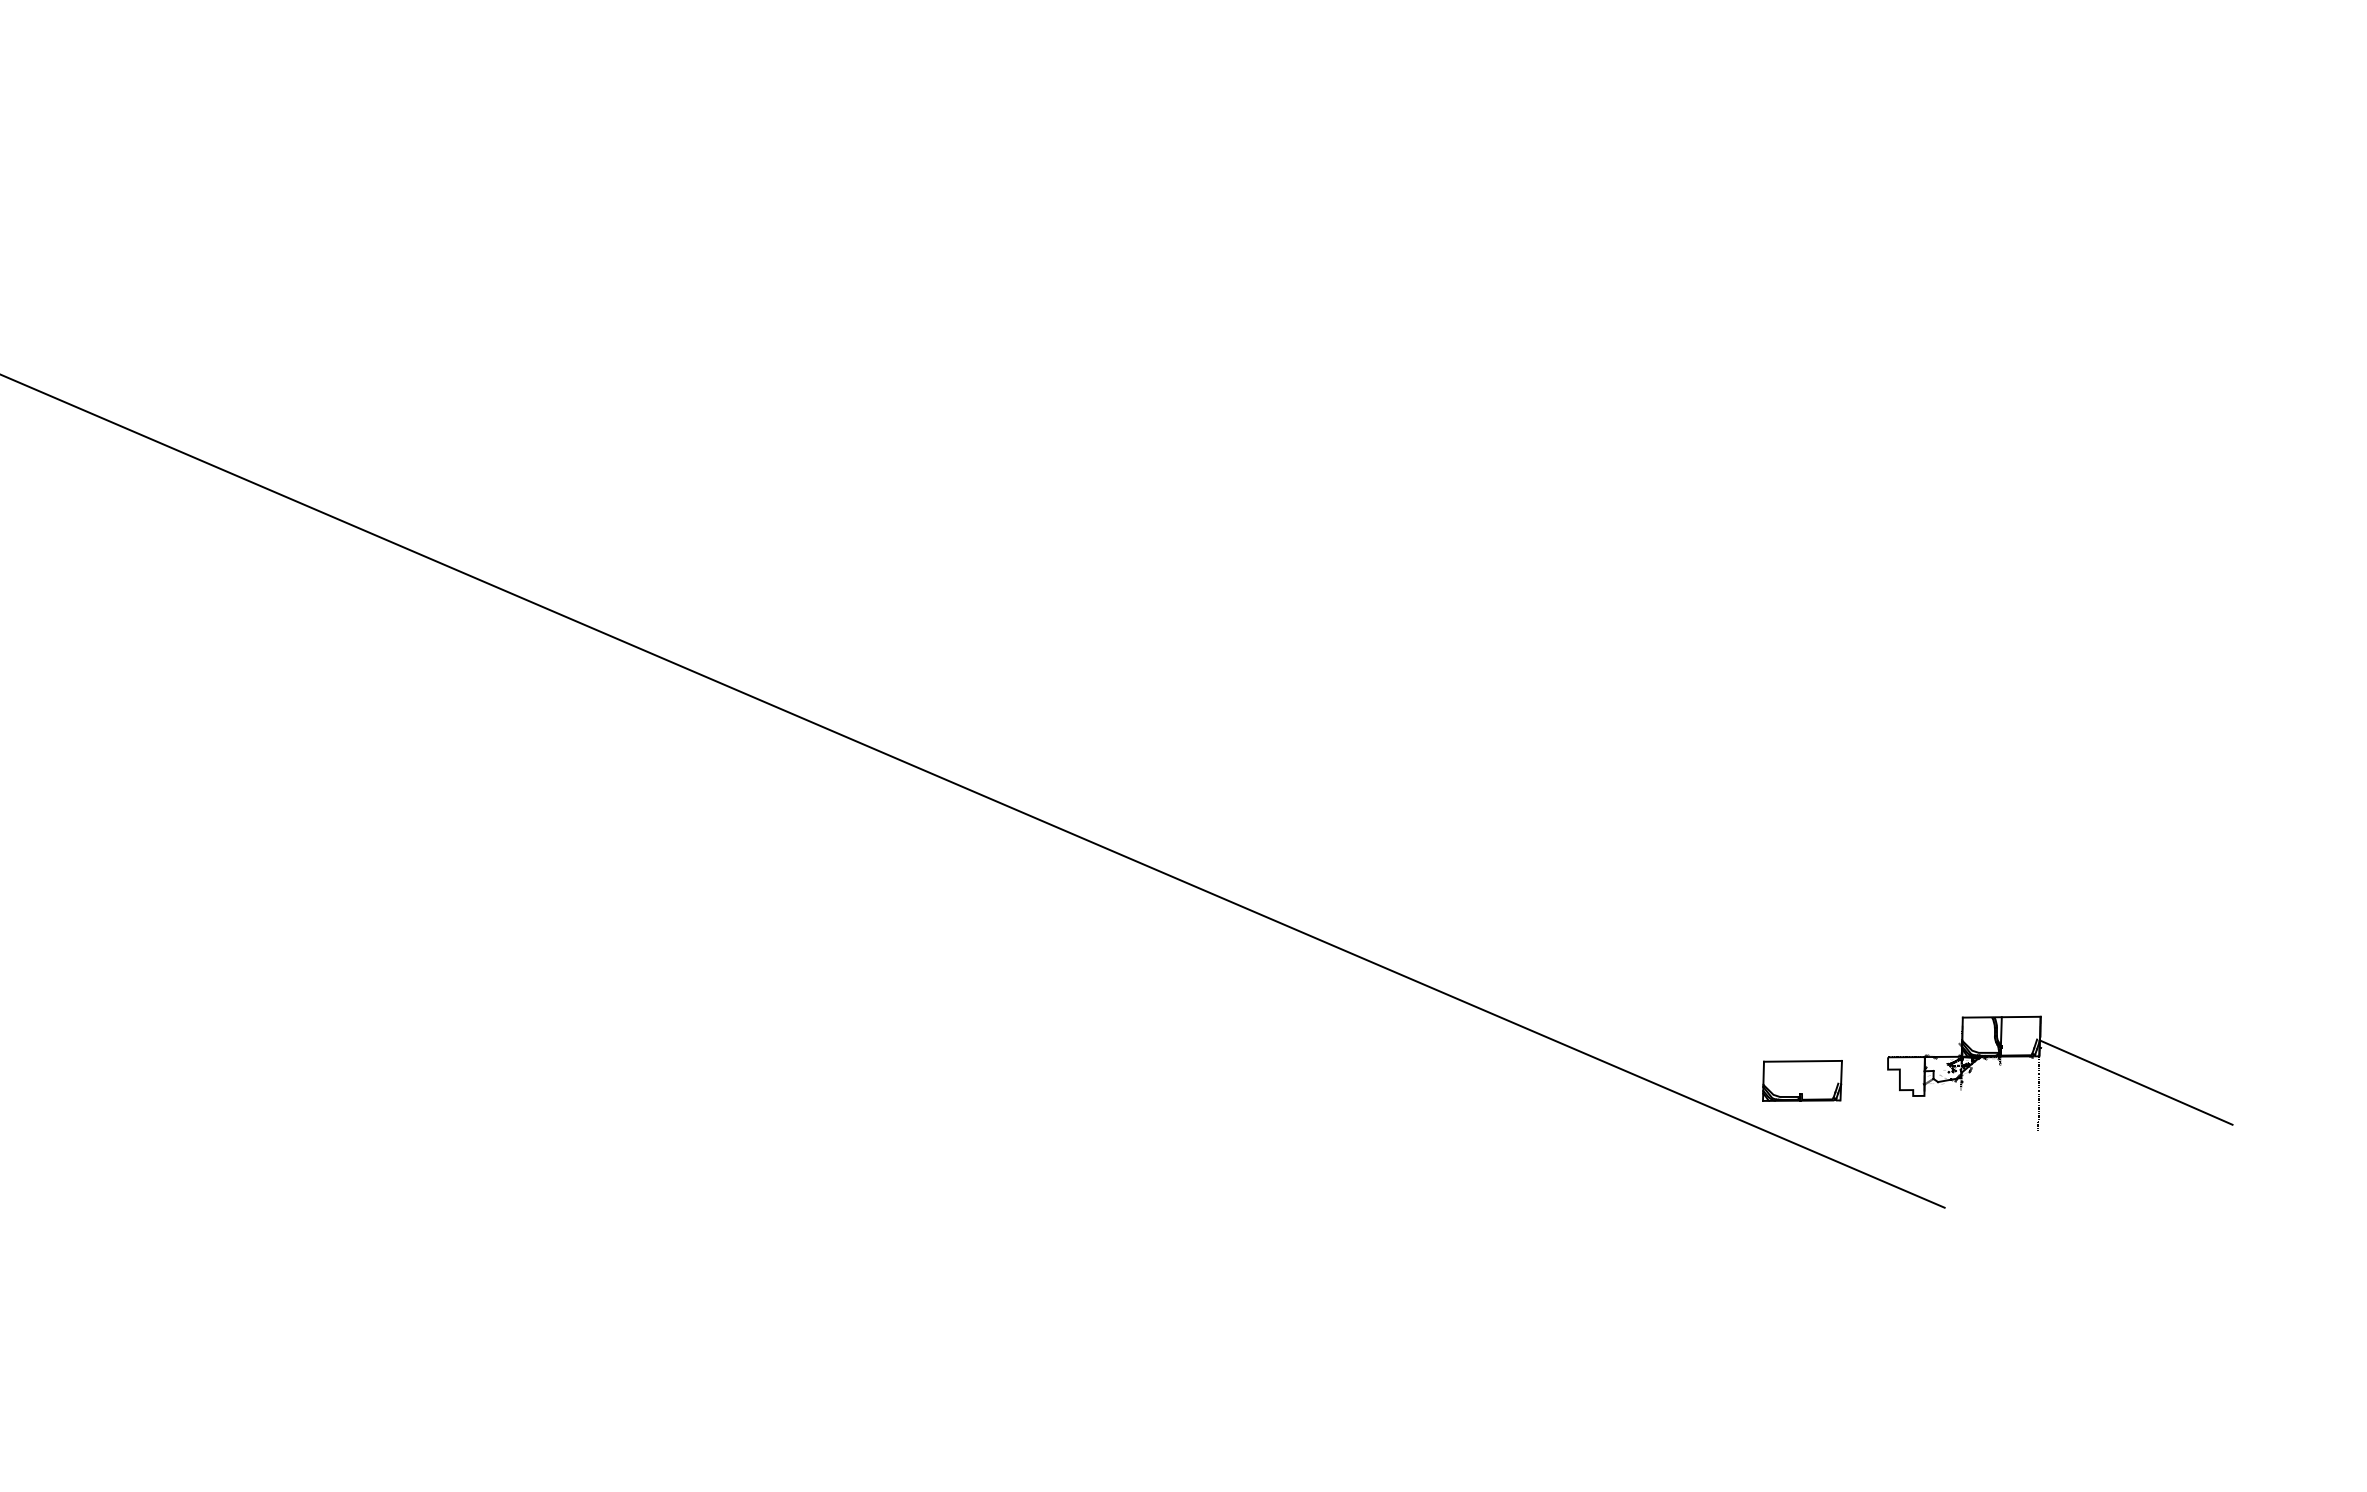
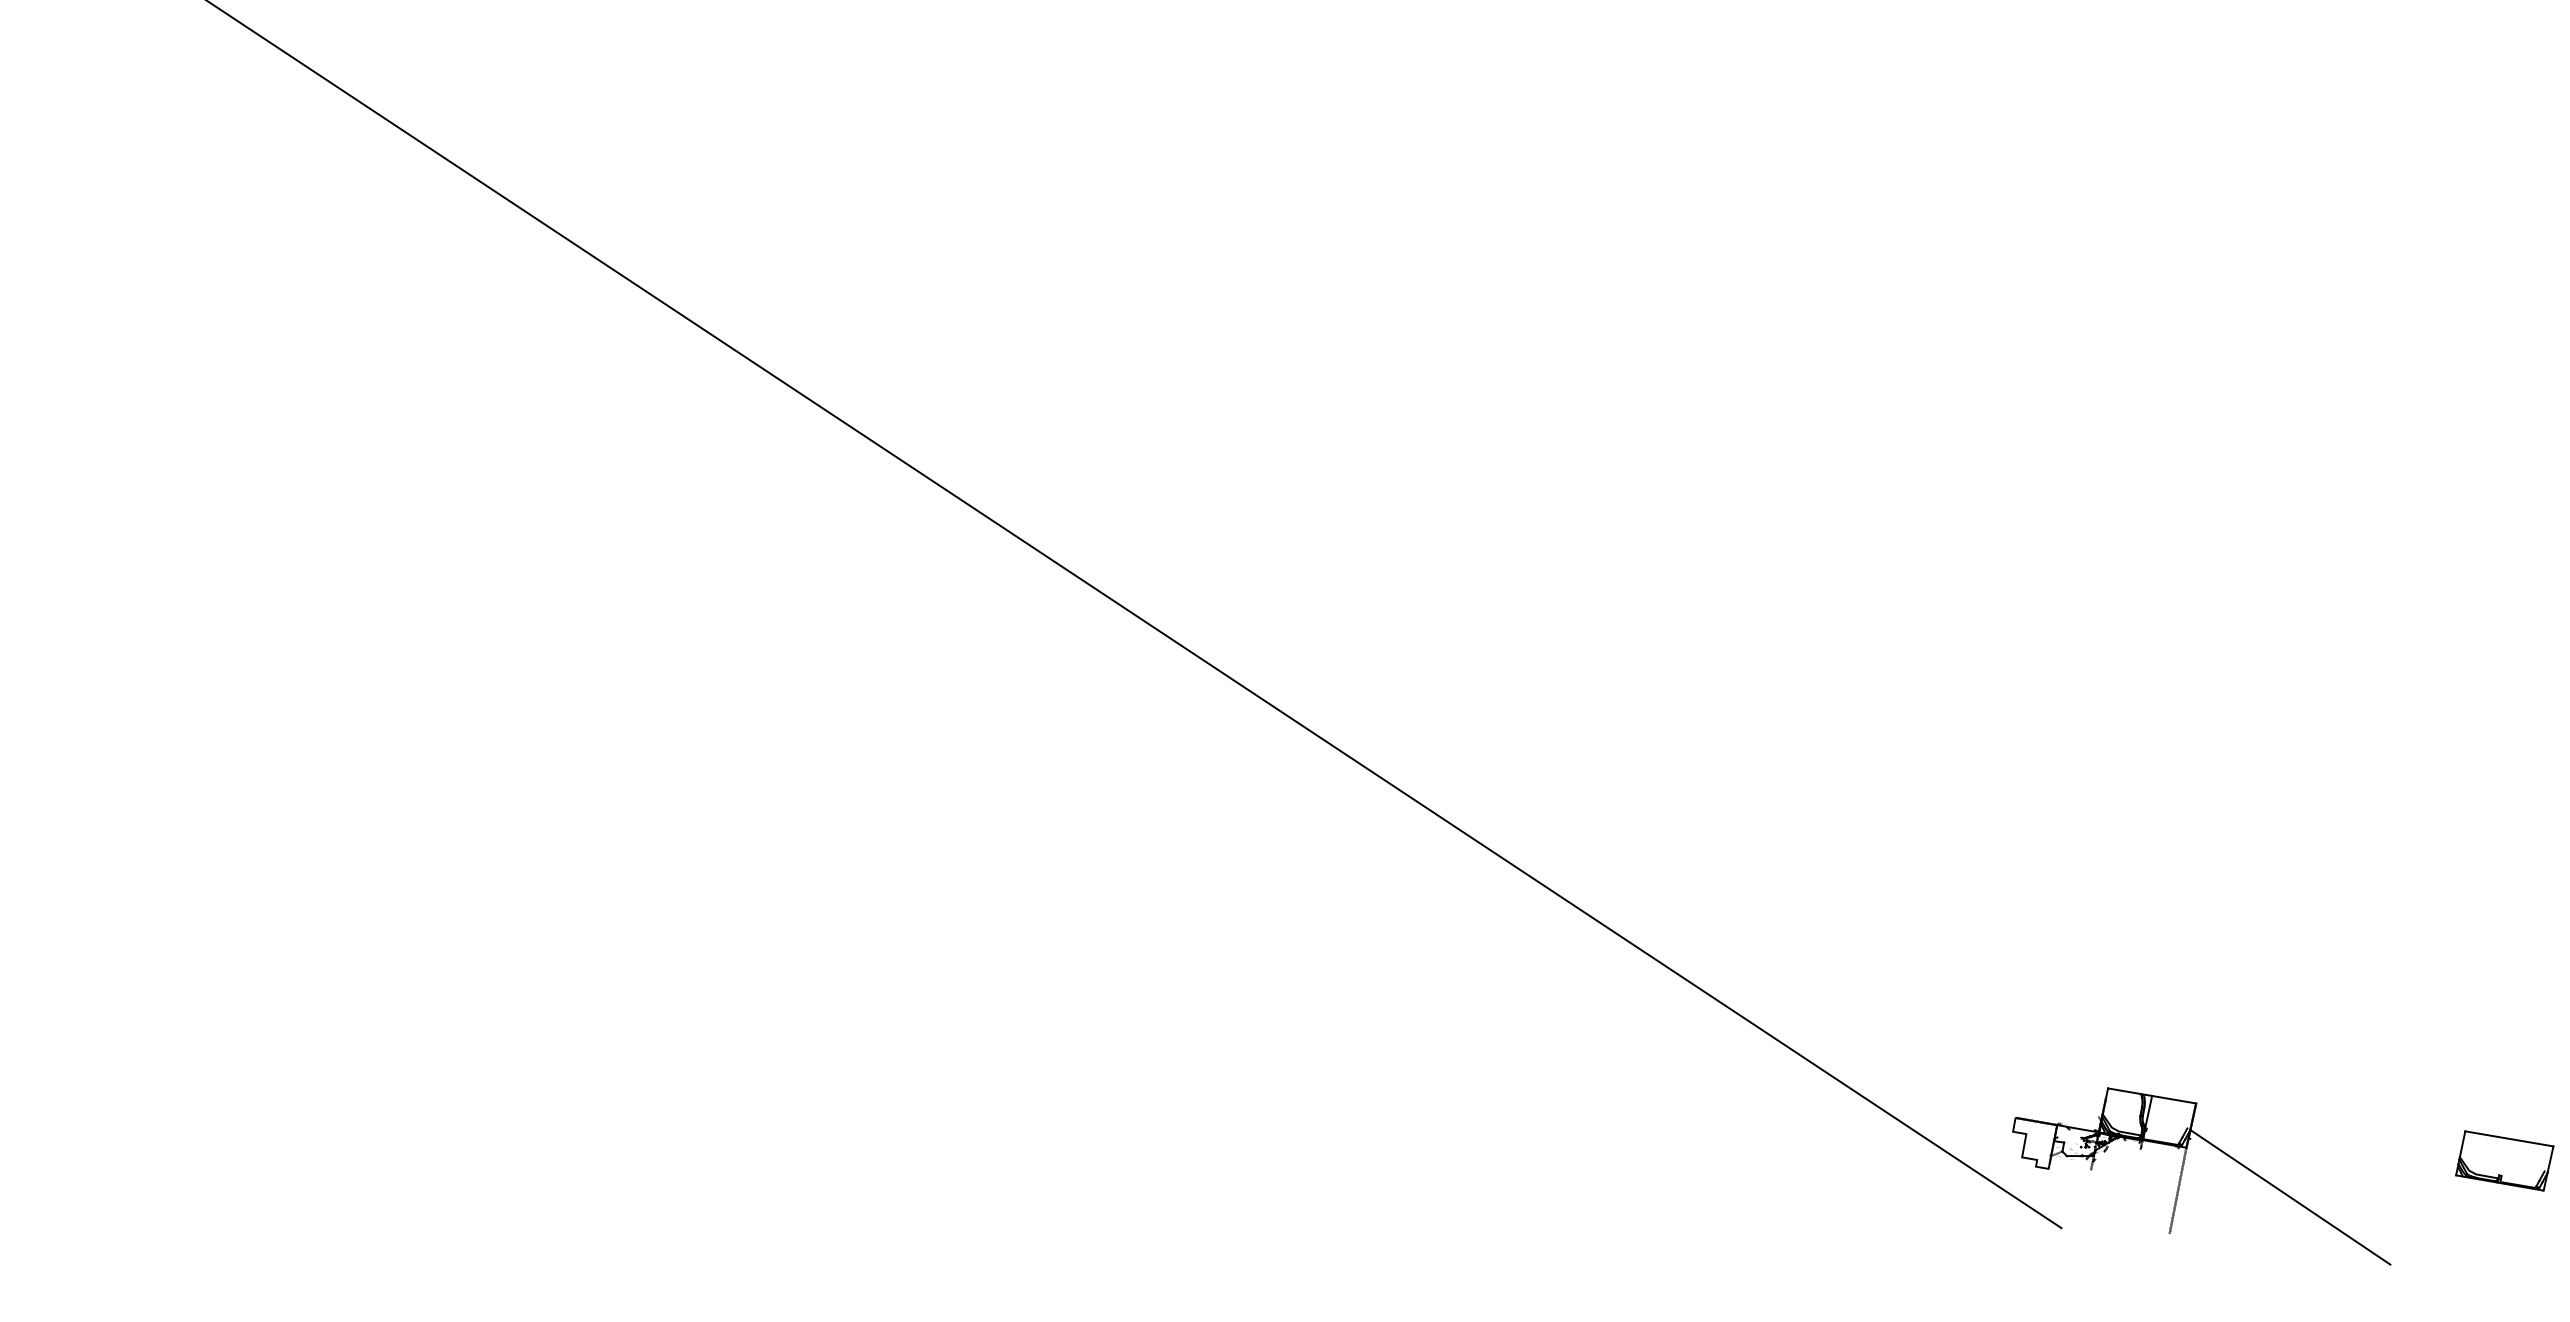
part: (2066, 1053) -> (2217, 1150), moved
part: (1802, 1080) -> (2504, 1160), moved

